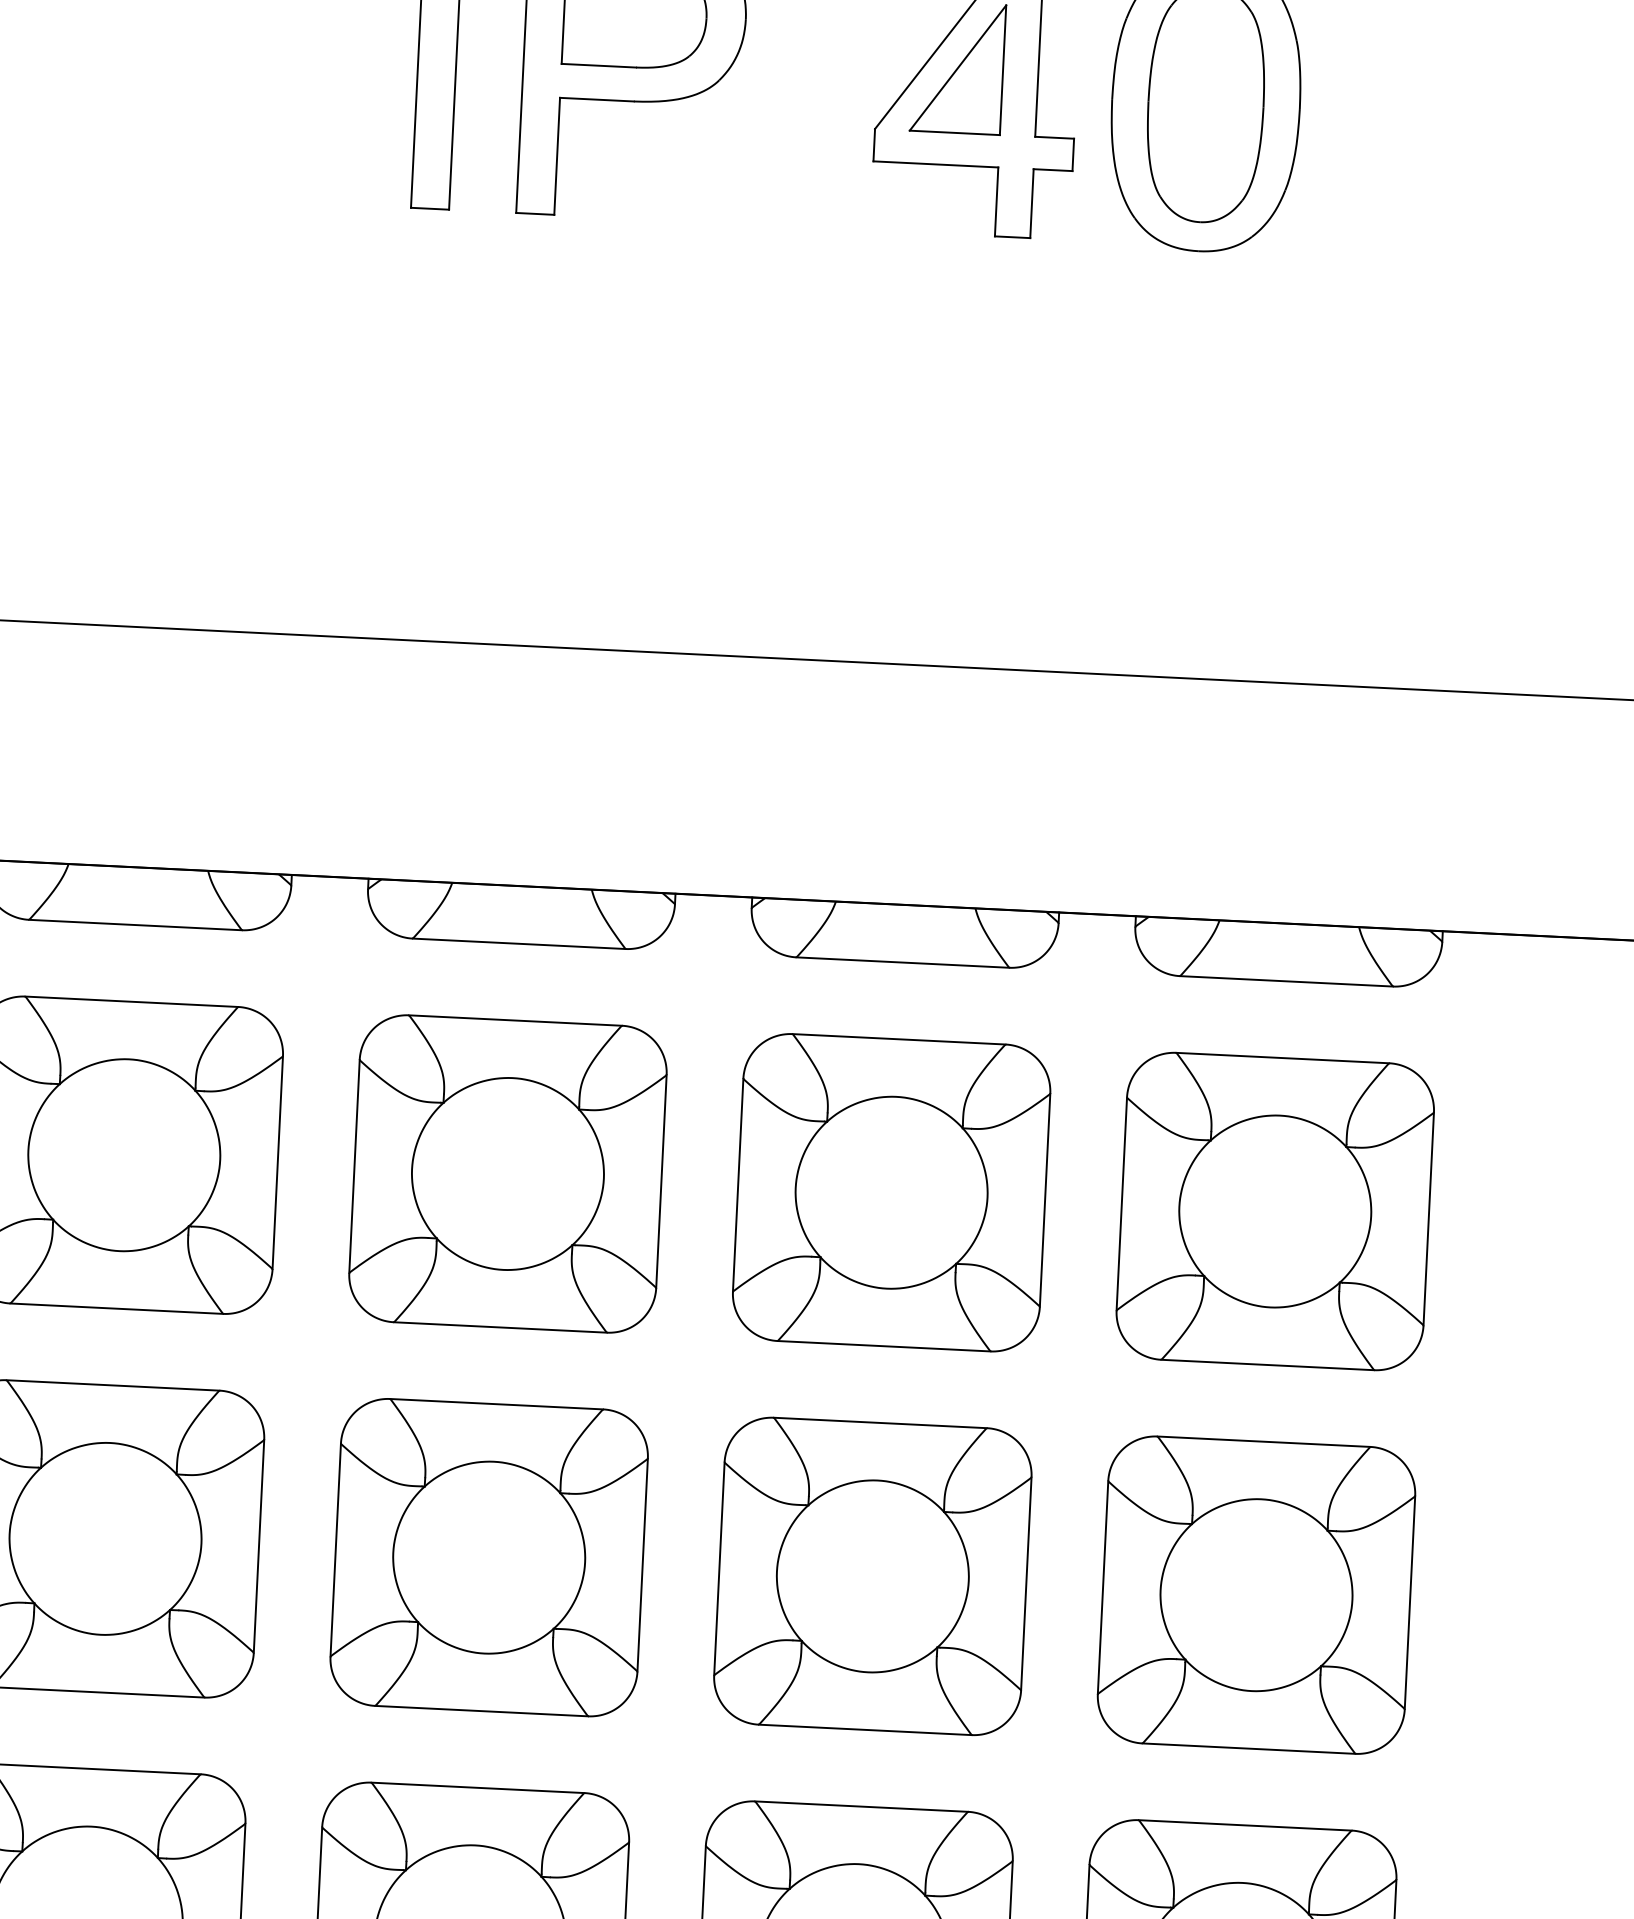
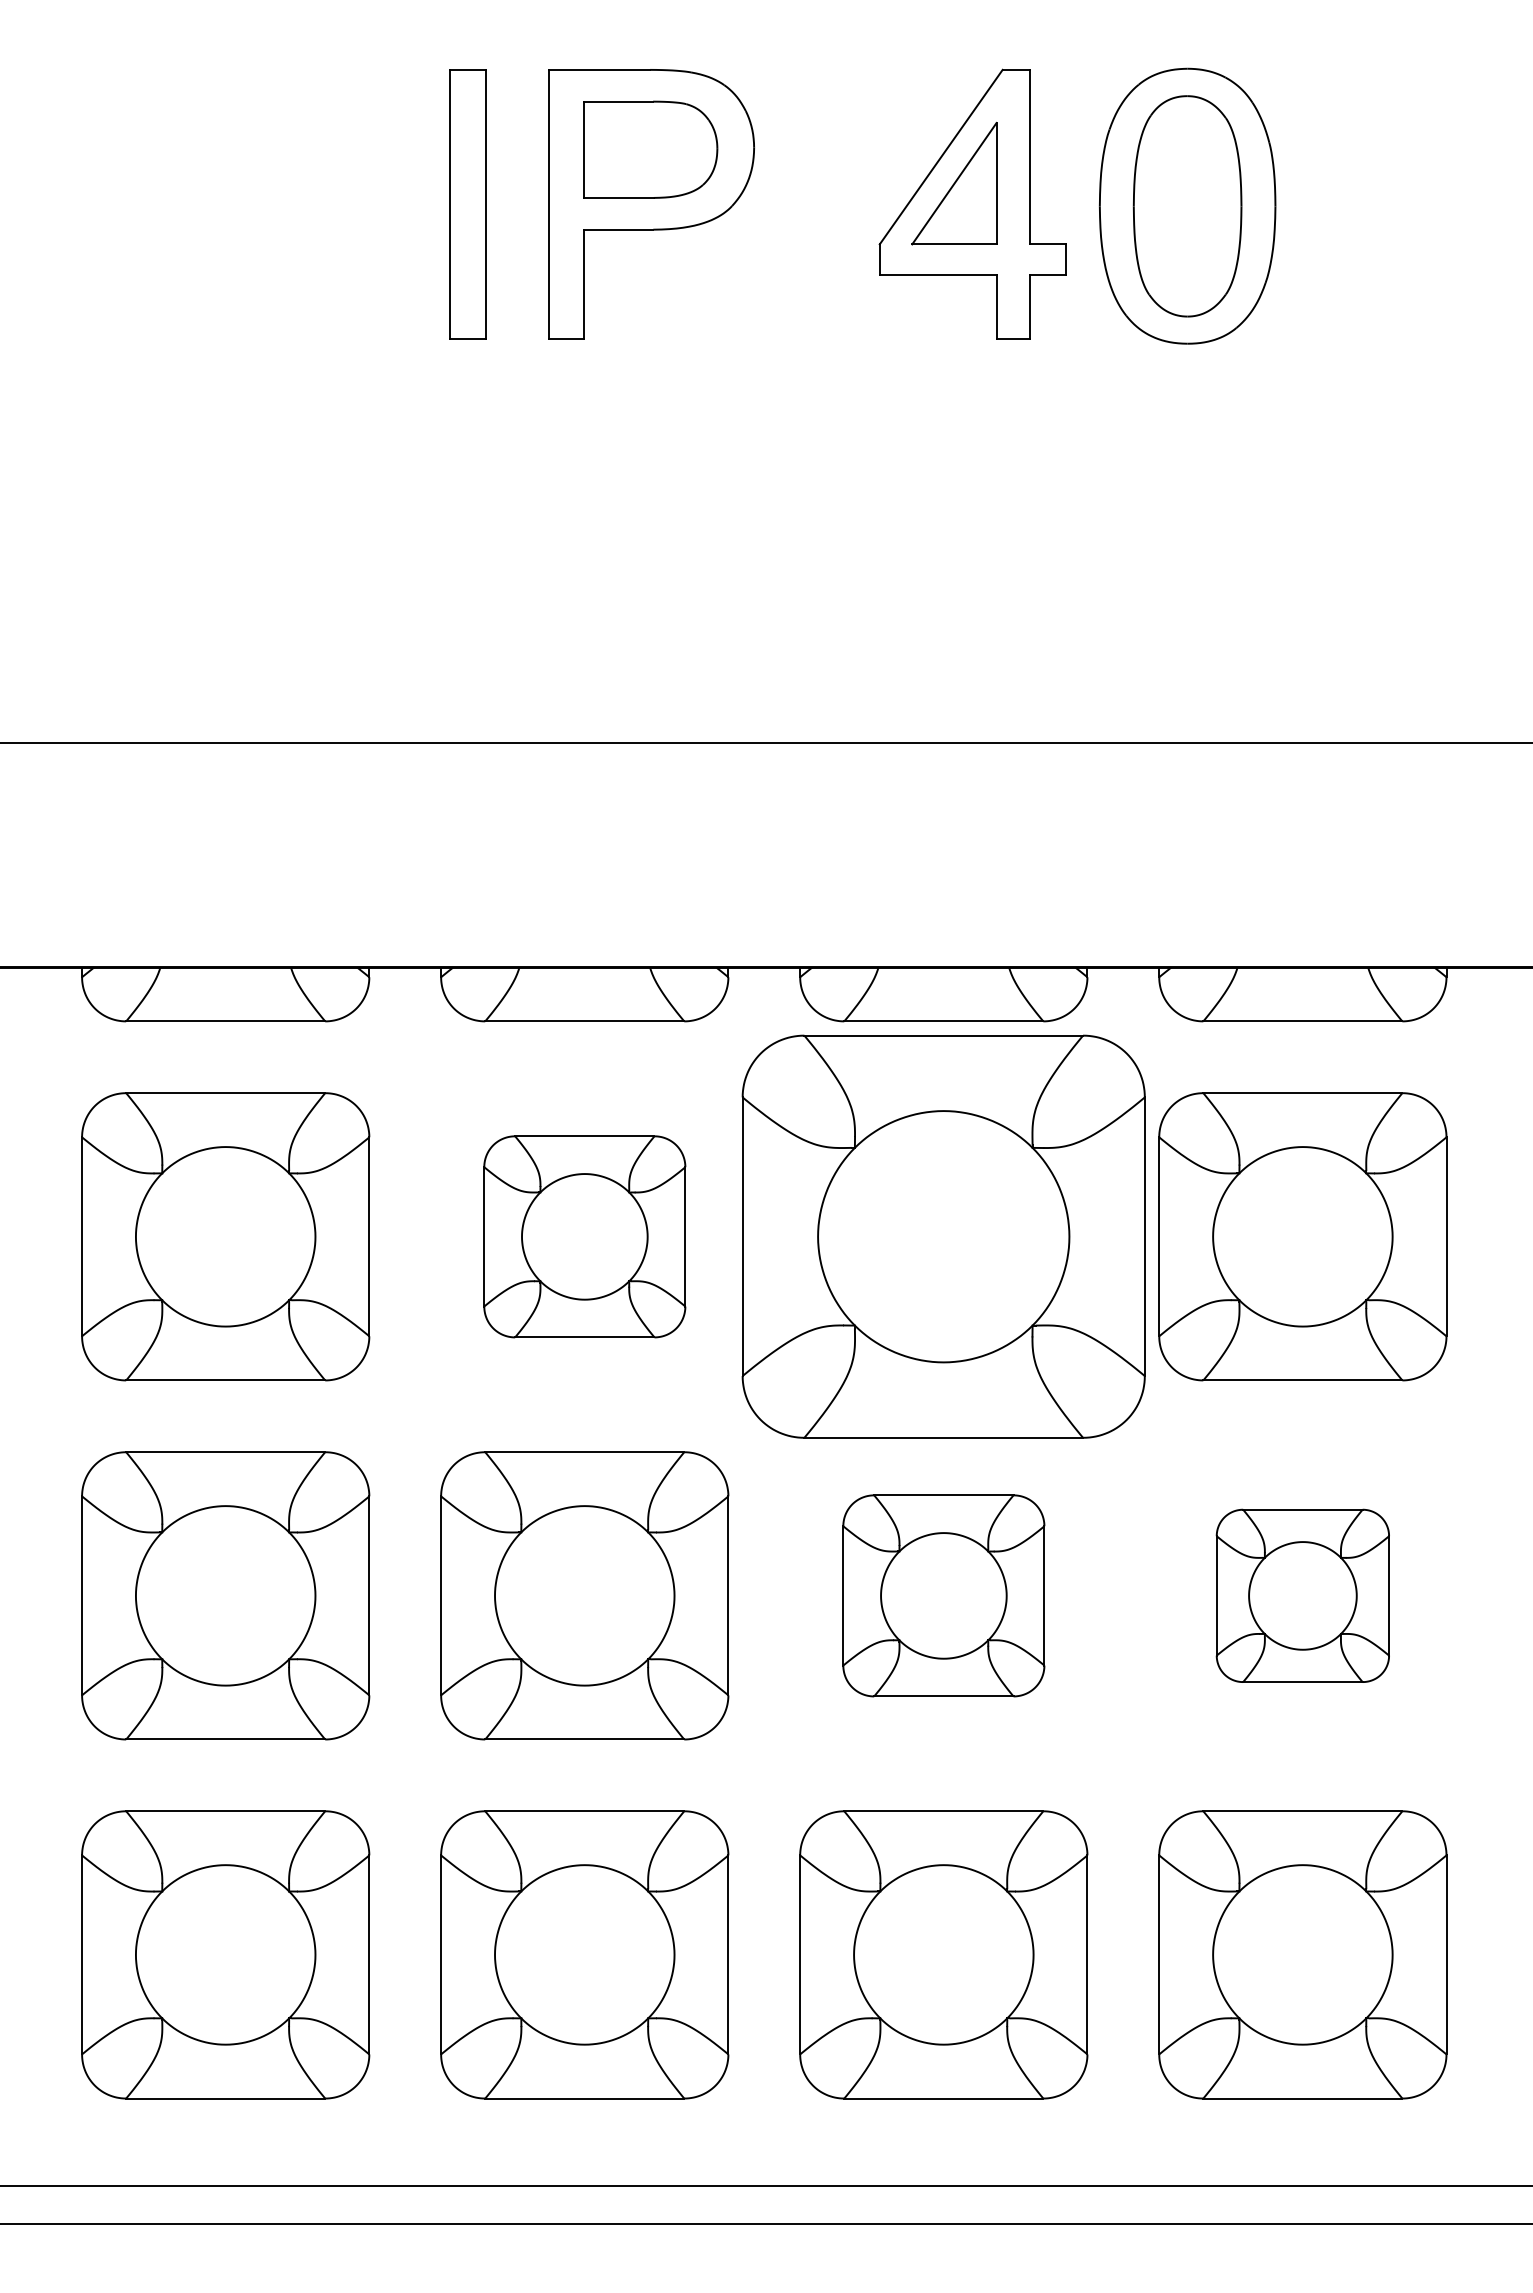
part: (507, 1173) -> (584, 1236), size x0.7
part: (891, 1192) -> (943, 1236), size x1.4
part: (872, 1576) -> (943, 1595), size x0.7
part: (1256, 1594) -> (1302, 1595), size x0.6

